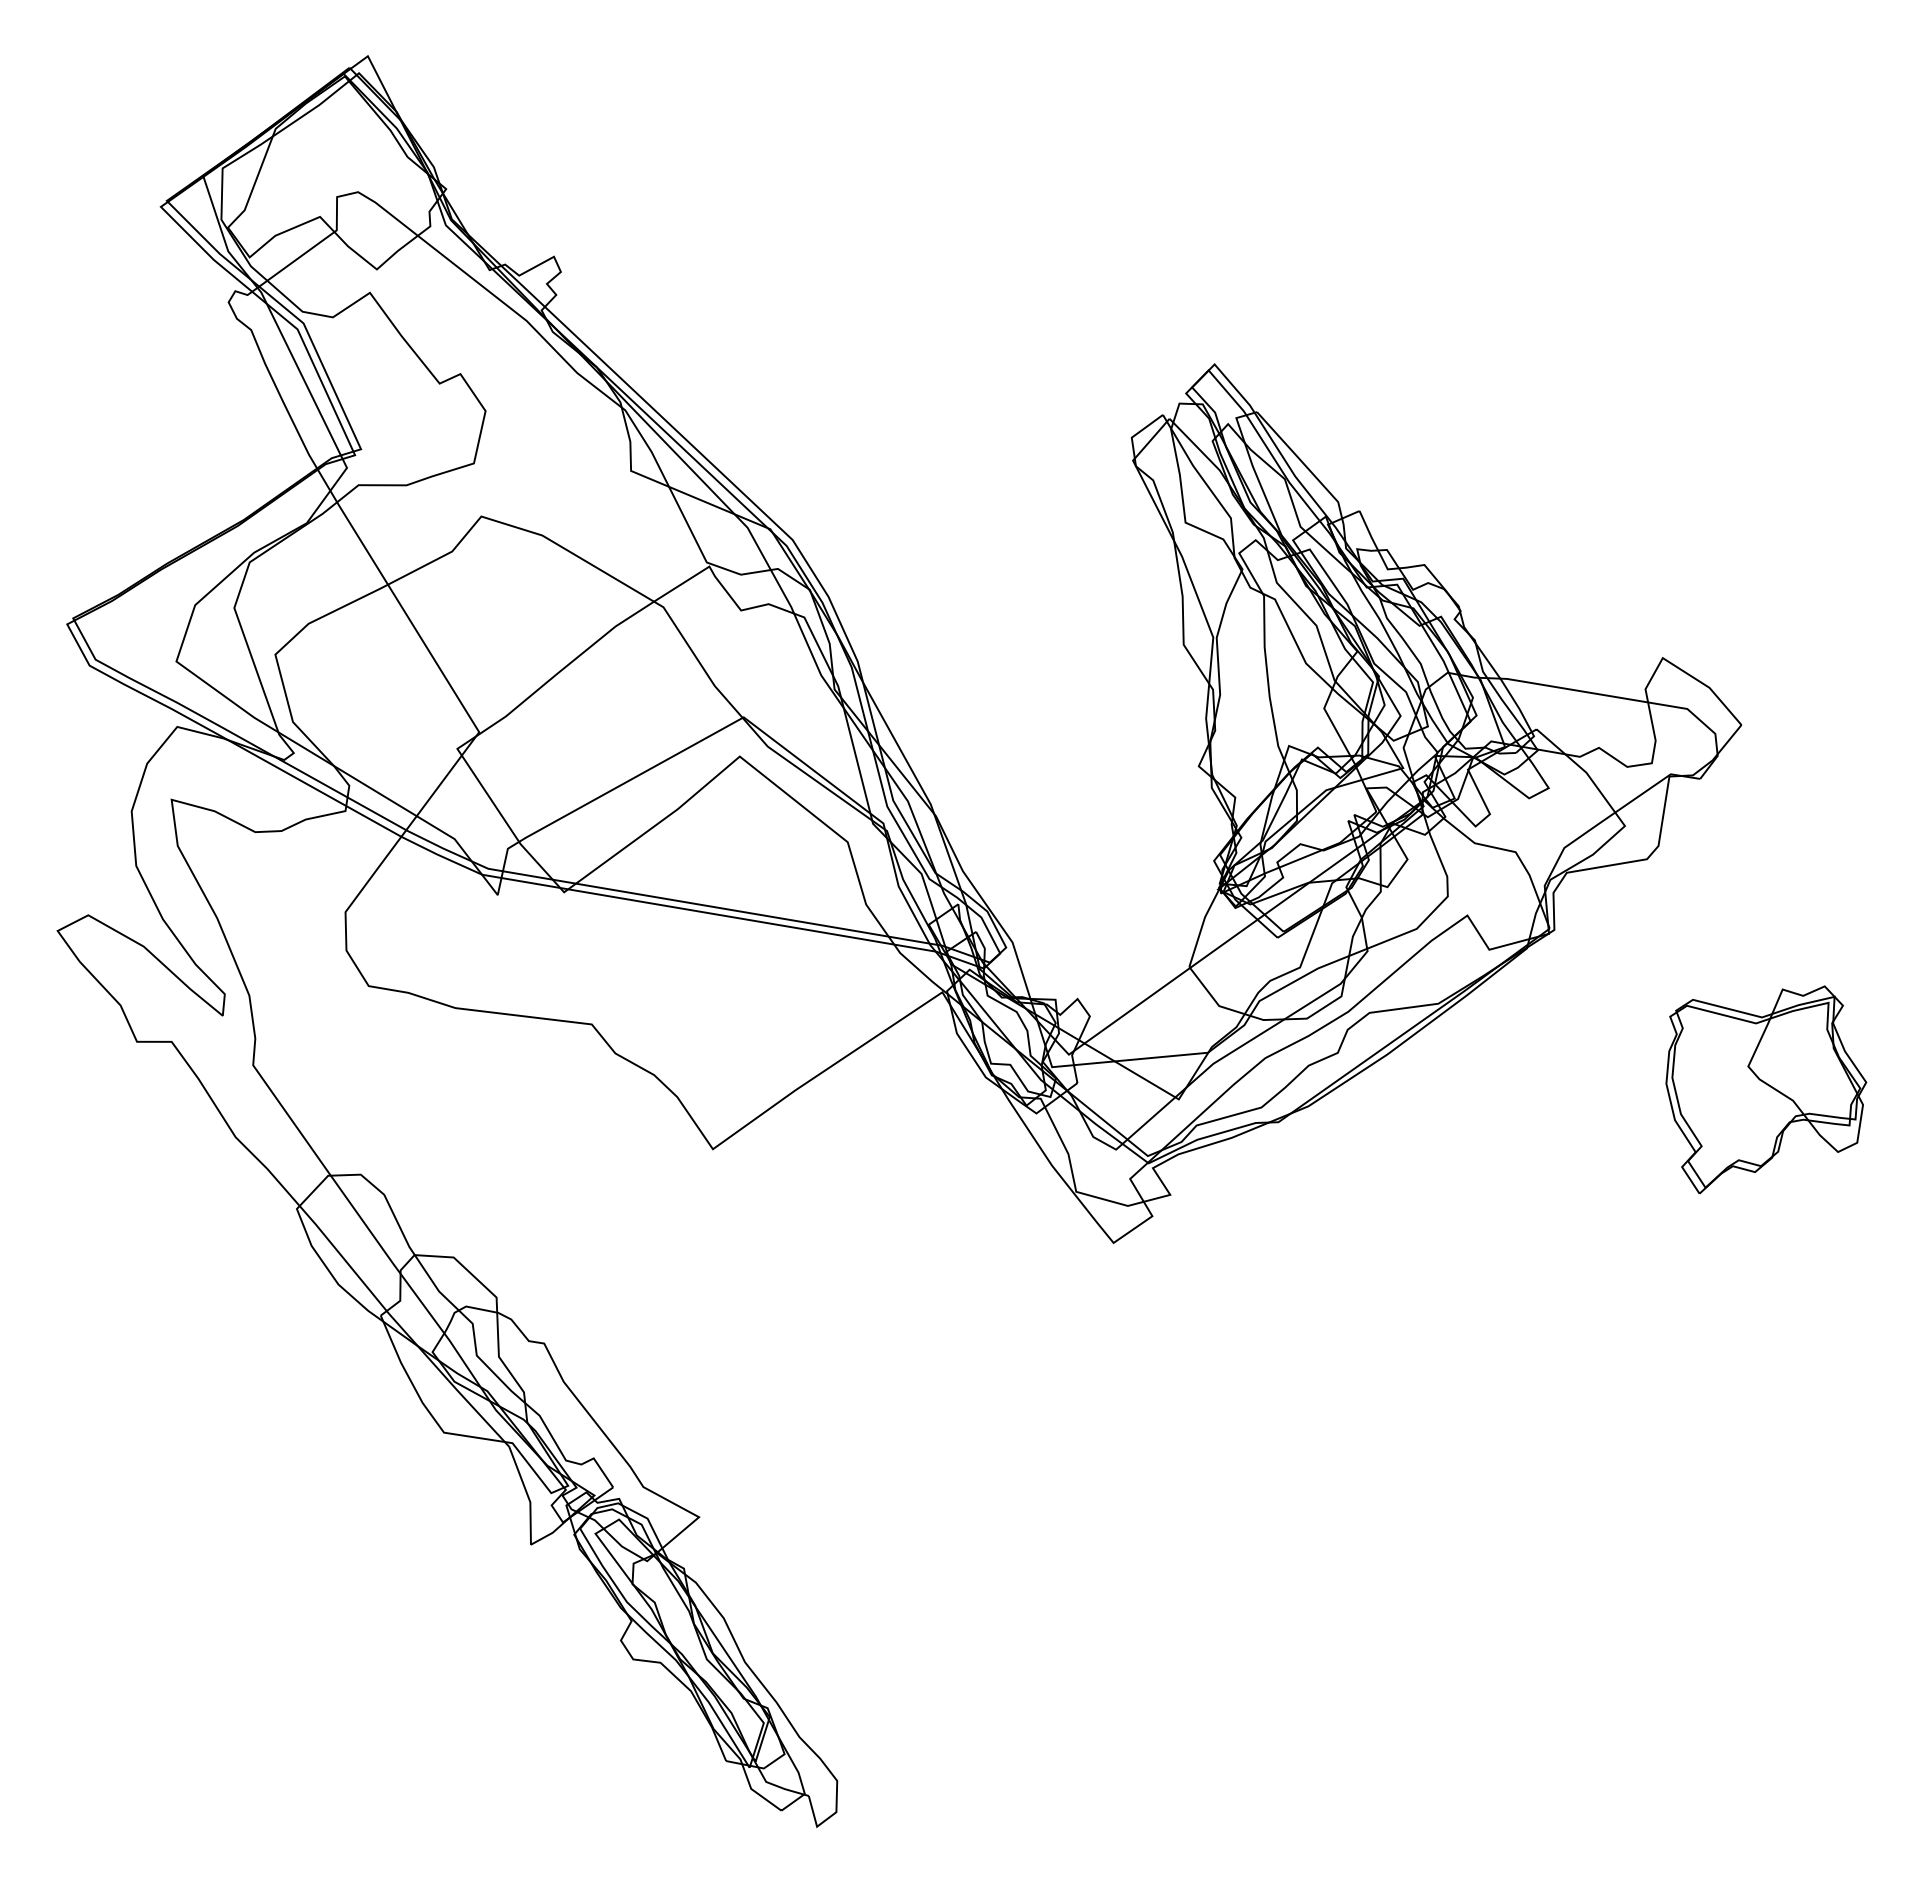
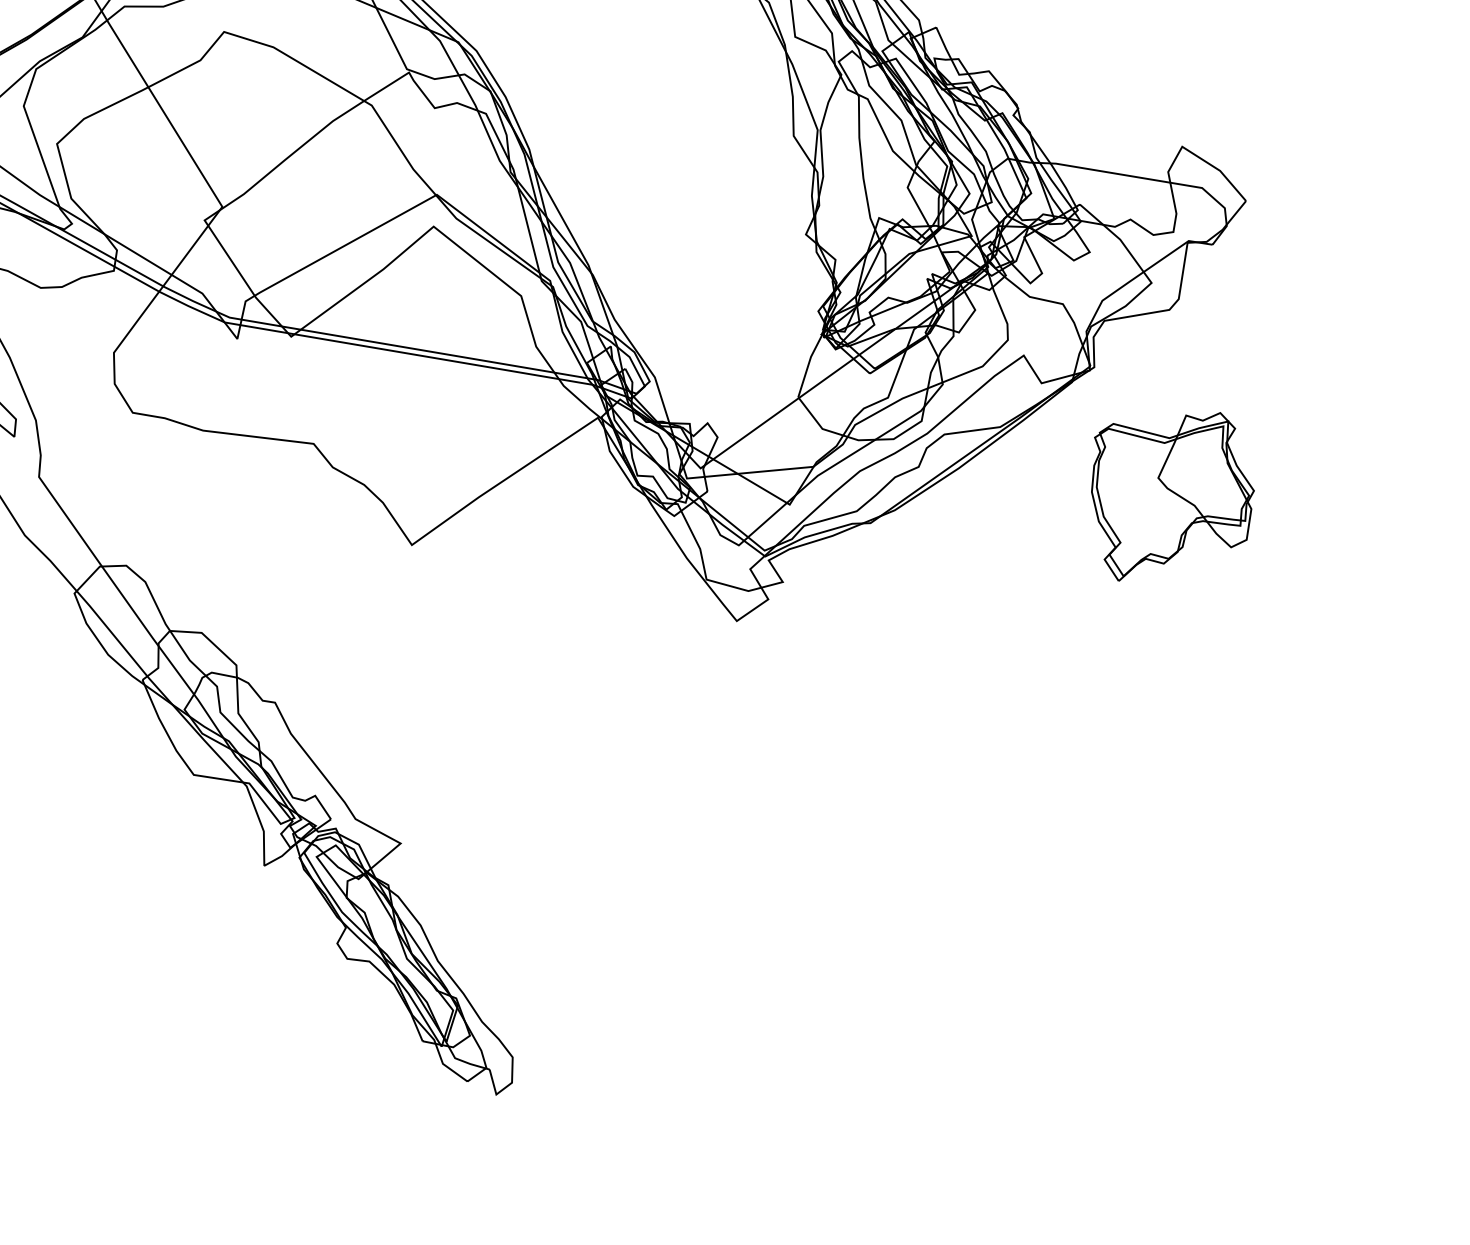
part: (1766, 1089) -> (1173, 496), moved

